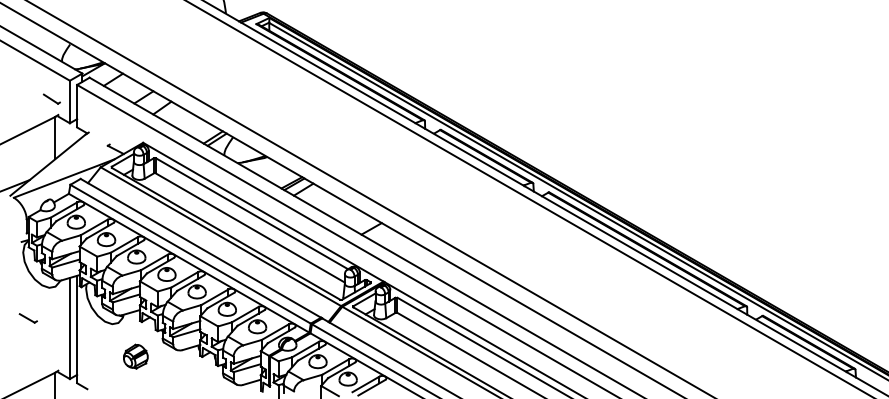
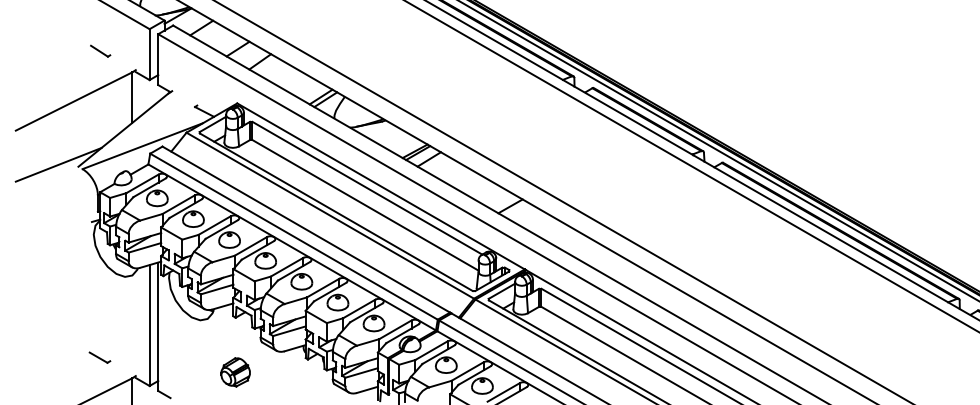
part: (51, 98) -> (100, 50), moved
part: (27, 318) -> (98, 357), moved
part: (135, 356) -> (235, 372), moved

